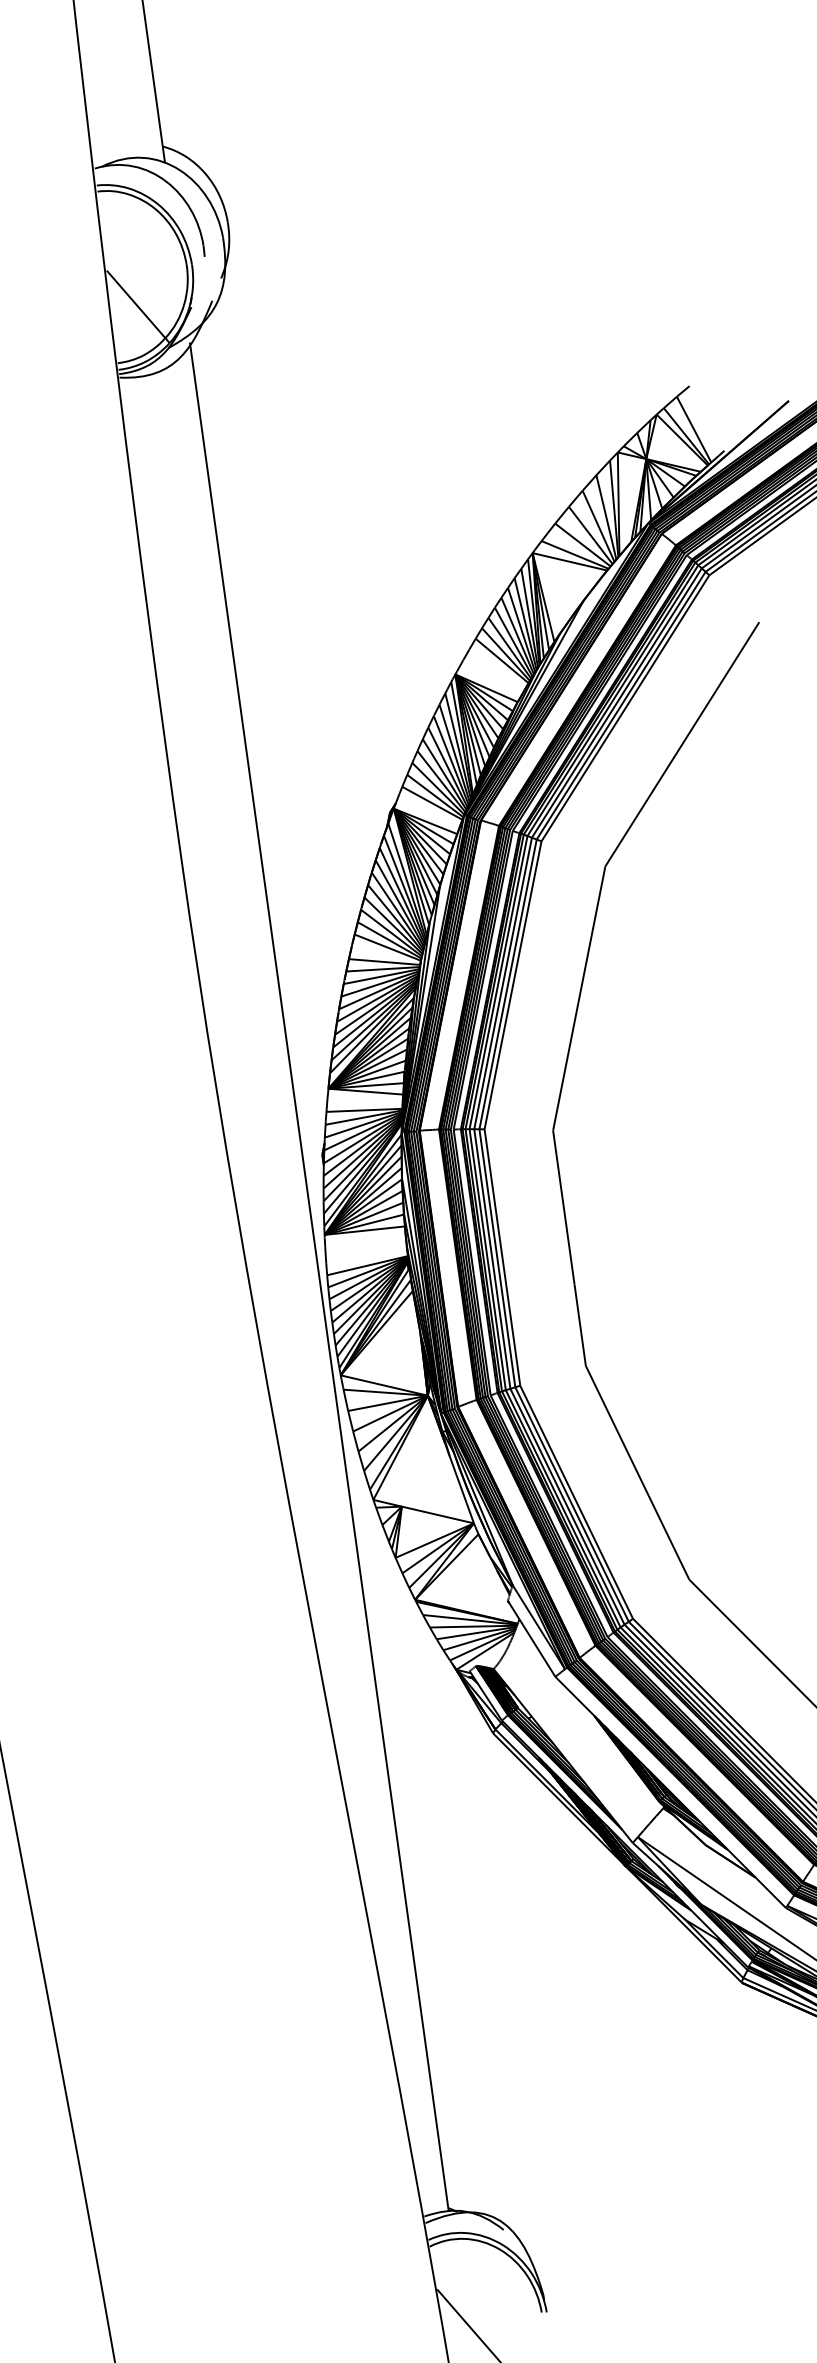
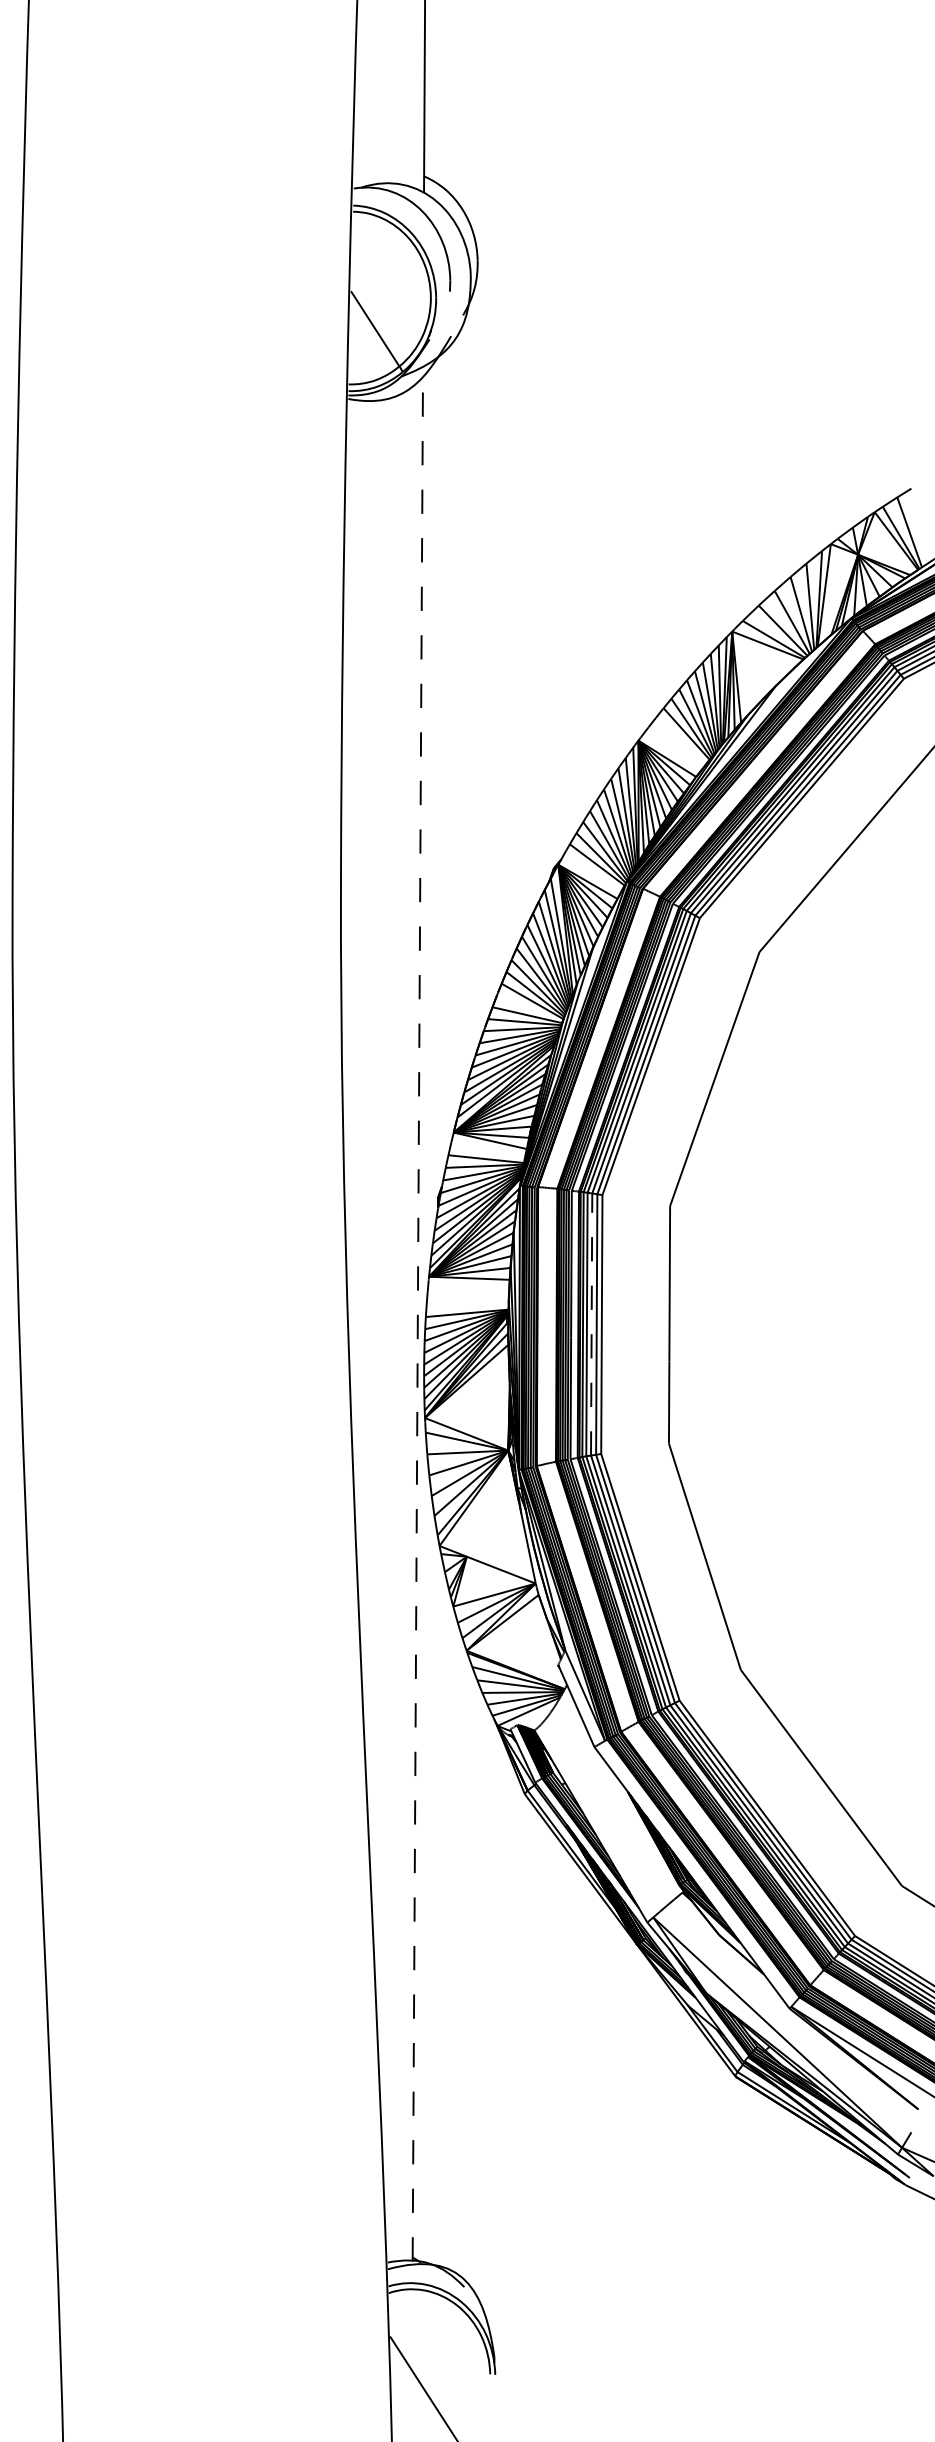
line: (492, 1259) -> (591, 1324), solid -> dashed
line: (318, 1276) -> (417, 1317), solid -> dashed

